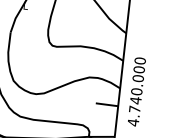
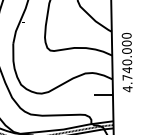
text: (135, 91) -> (126, 62), moved

